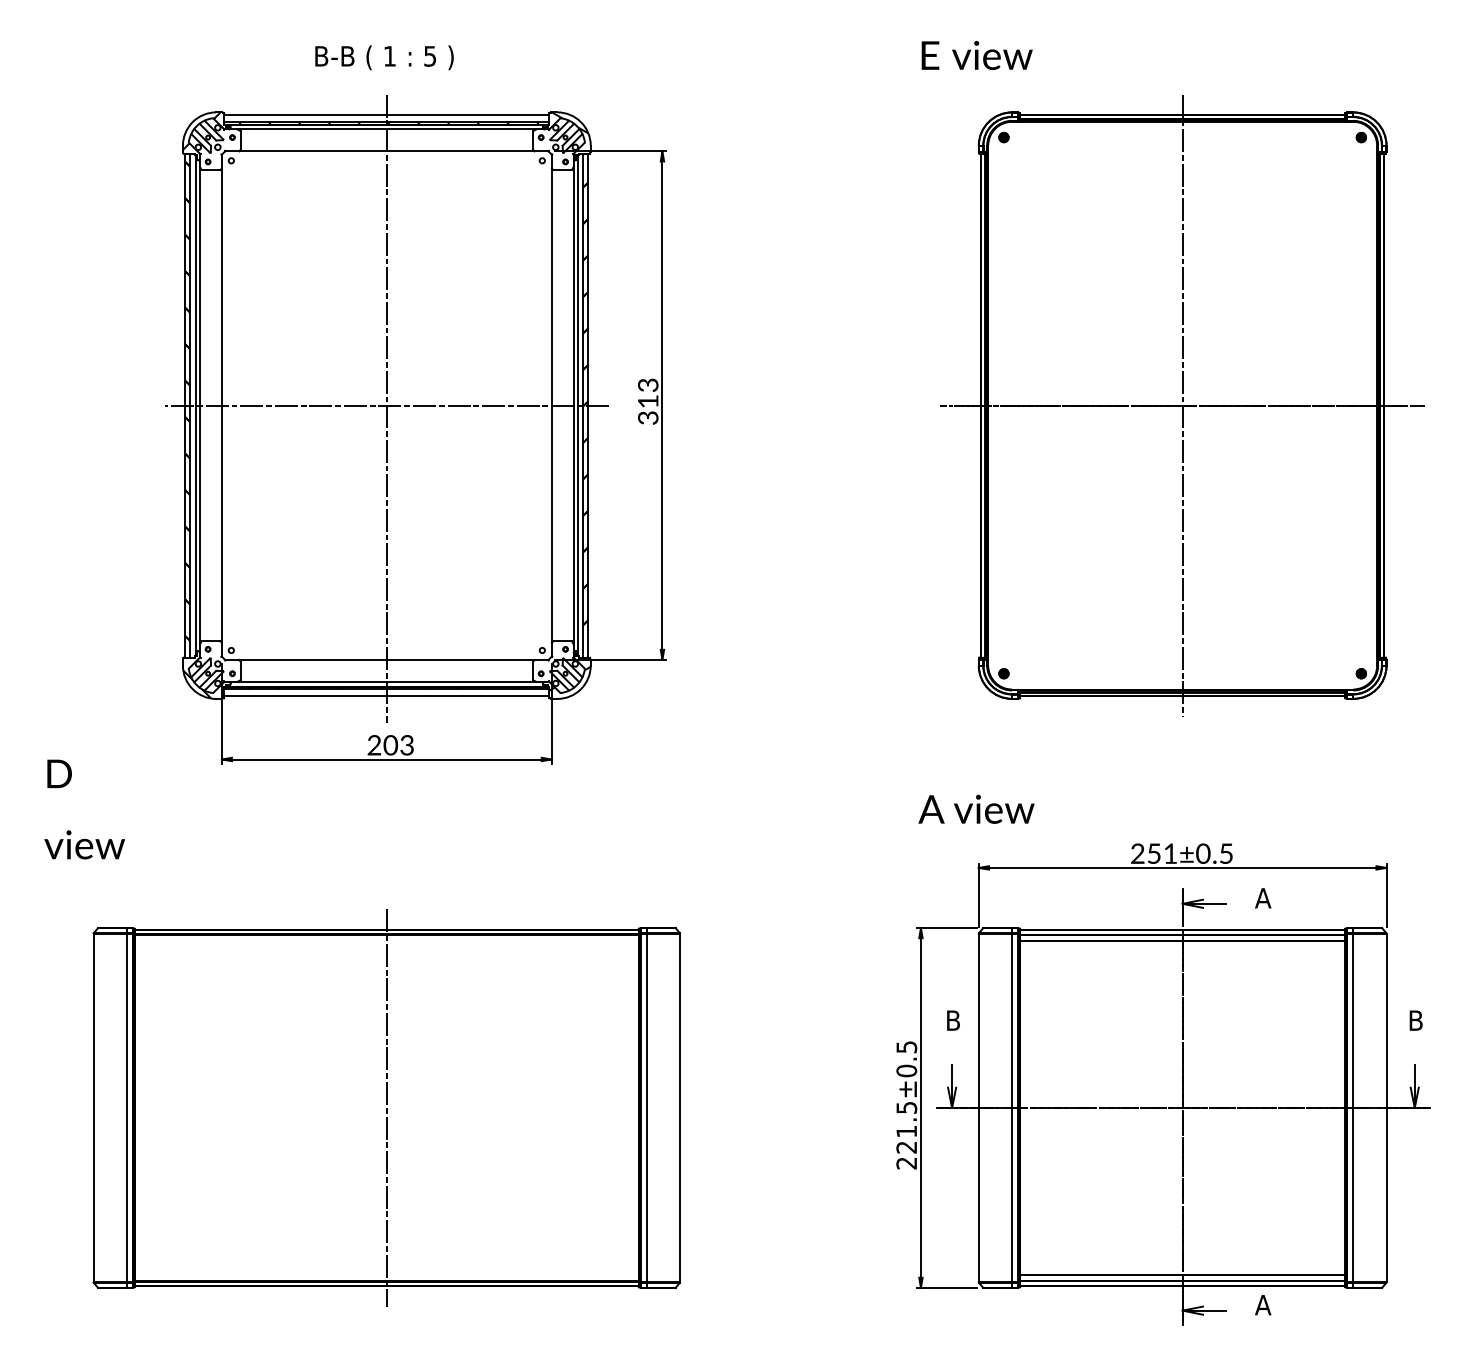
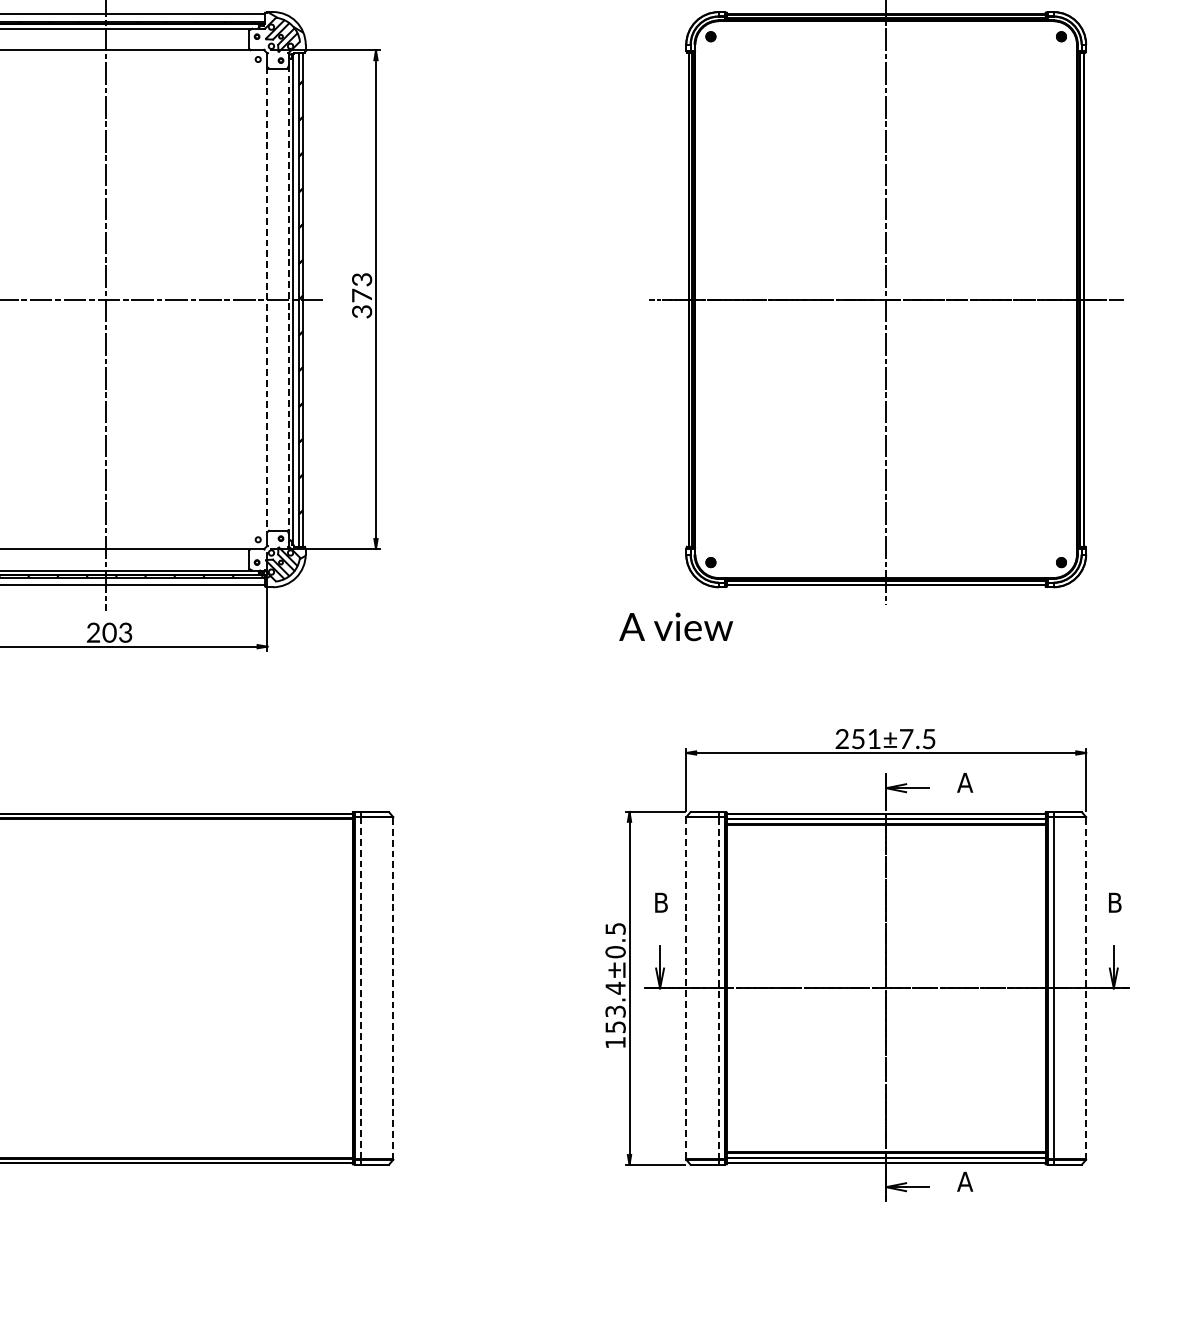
text: (648, 401) -> (362, 295), 313 -> 373
line: (573, 405) -> (288, 299), solid -> dashed
line: (551, 406) -> (267, 300), solid -> dashed
text: (976, 808) -> (676, 626), moved
text: (1203, 853) -> (906, 738), 251±0.5 -> 251±7.5
line: (386, 1107) -> (105, 987), removed
line: (680, 1107) -> (393, 987), solid -> dashed
line: (1012, 1107) -> (719, 987), solid -> dashed
line: (1386, 1107) -> (1086, 987), solid -> dashed
line: (646, 1108) -> (360, 988), solid -> dashed
line: (978, 1108) -> (685, 988), solid -> dashed
text: (906, 1135) -> (615, 1015), 221.5±0.5 -> 153.4±0.5

